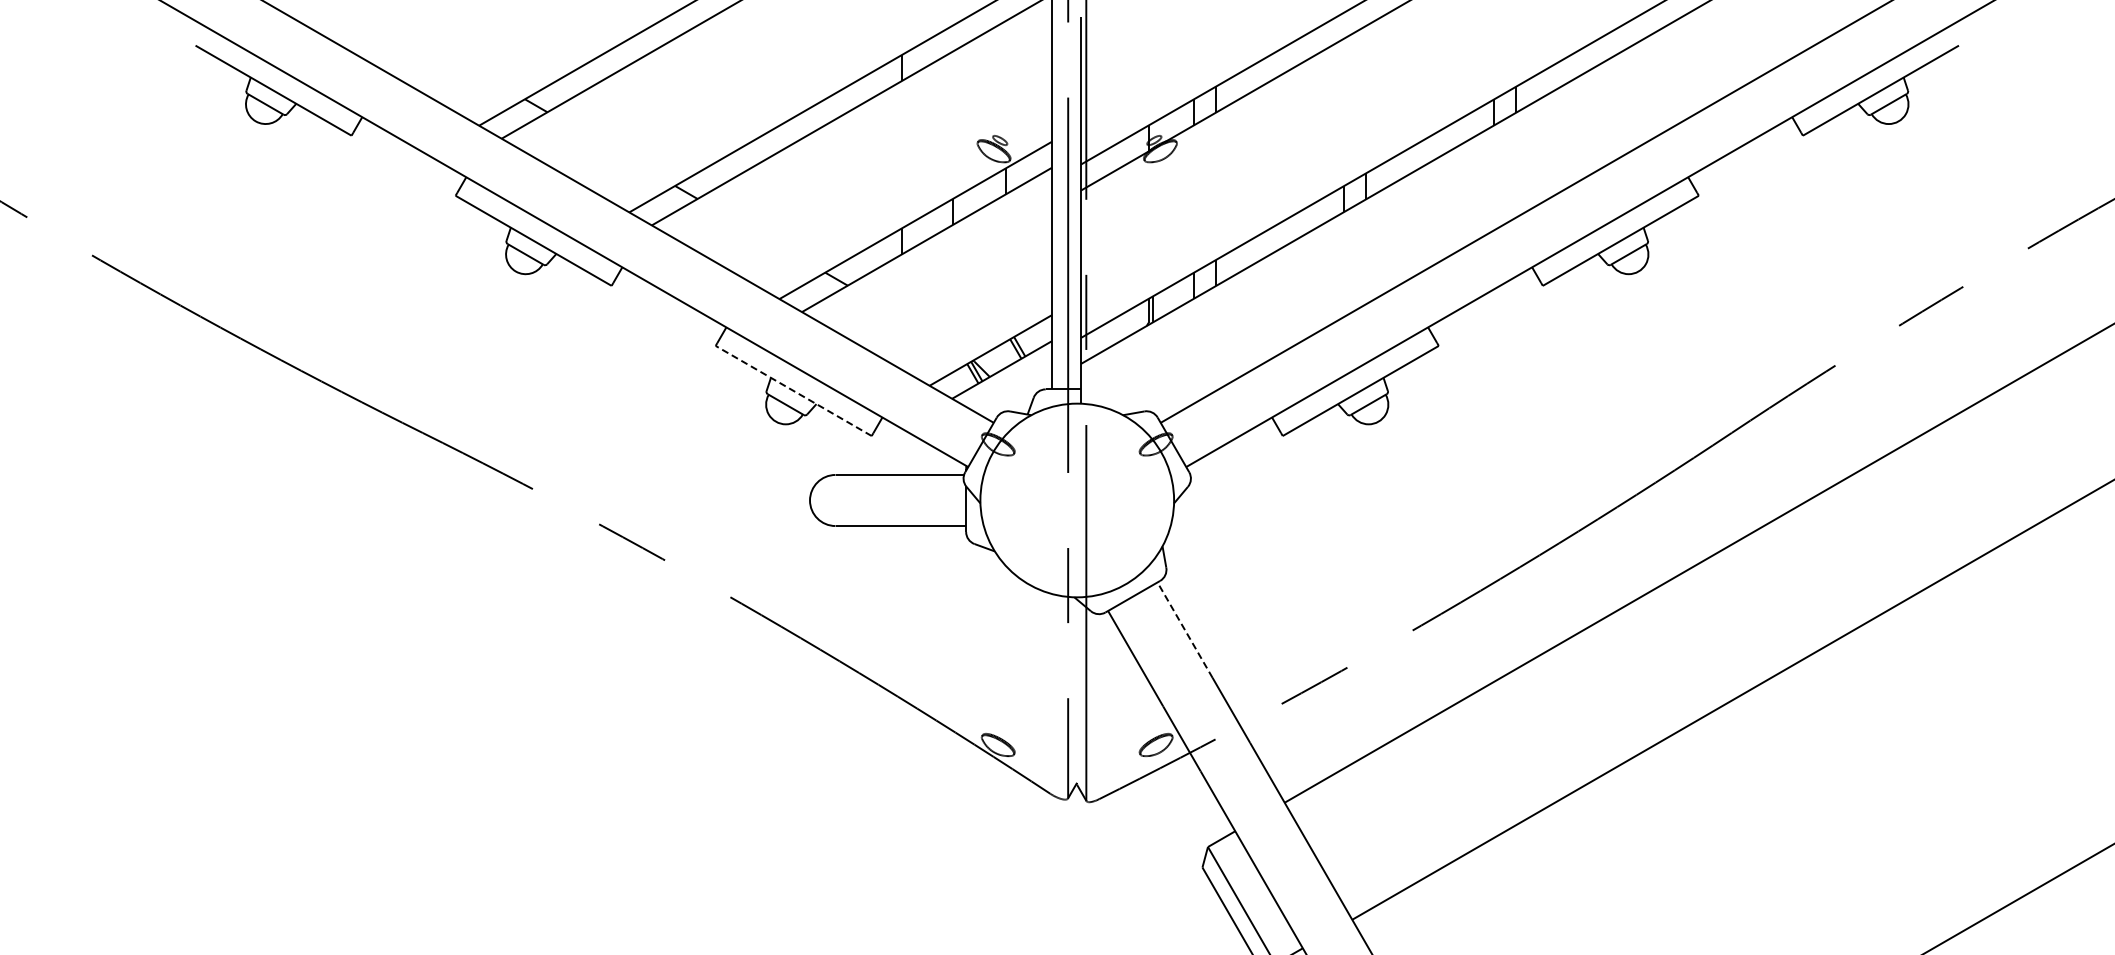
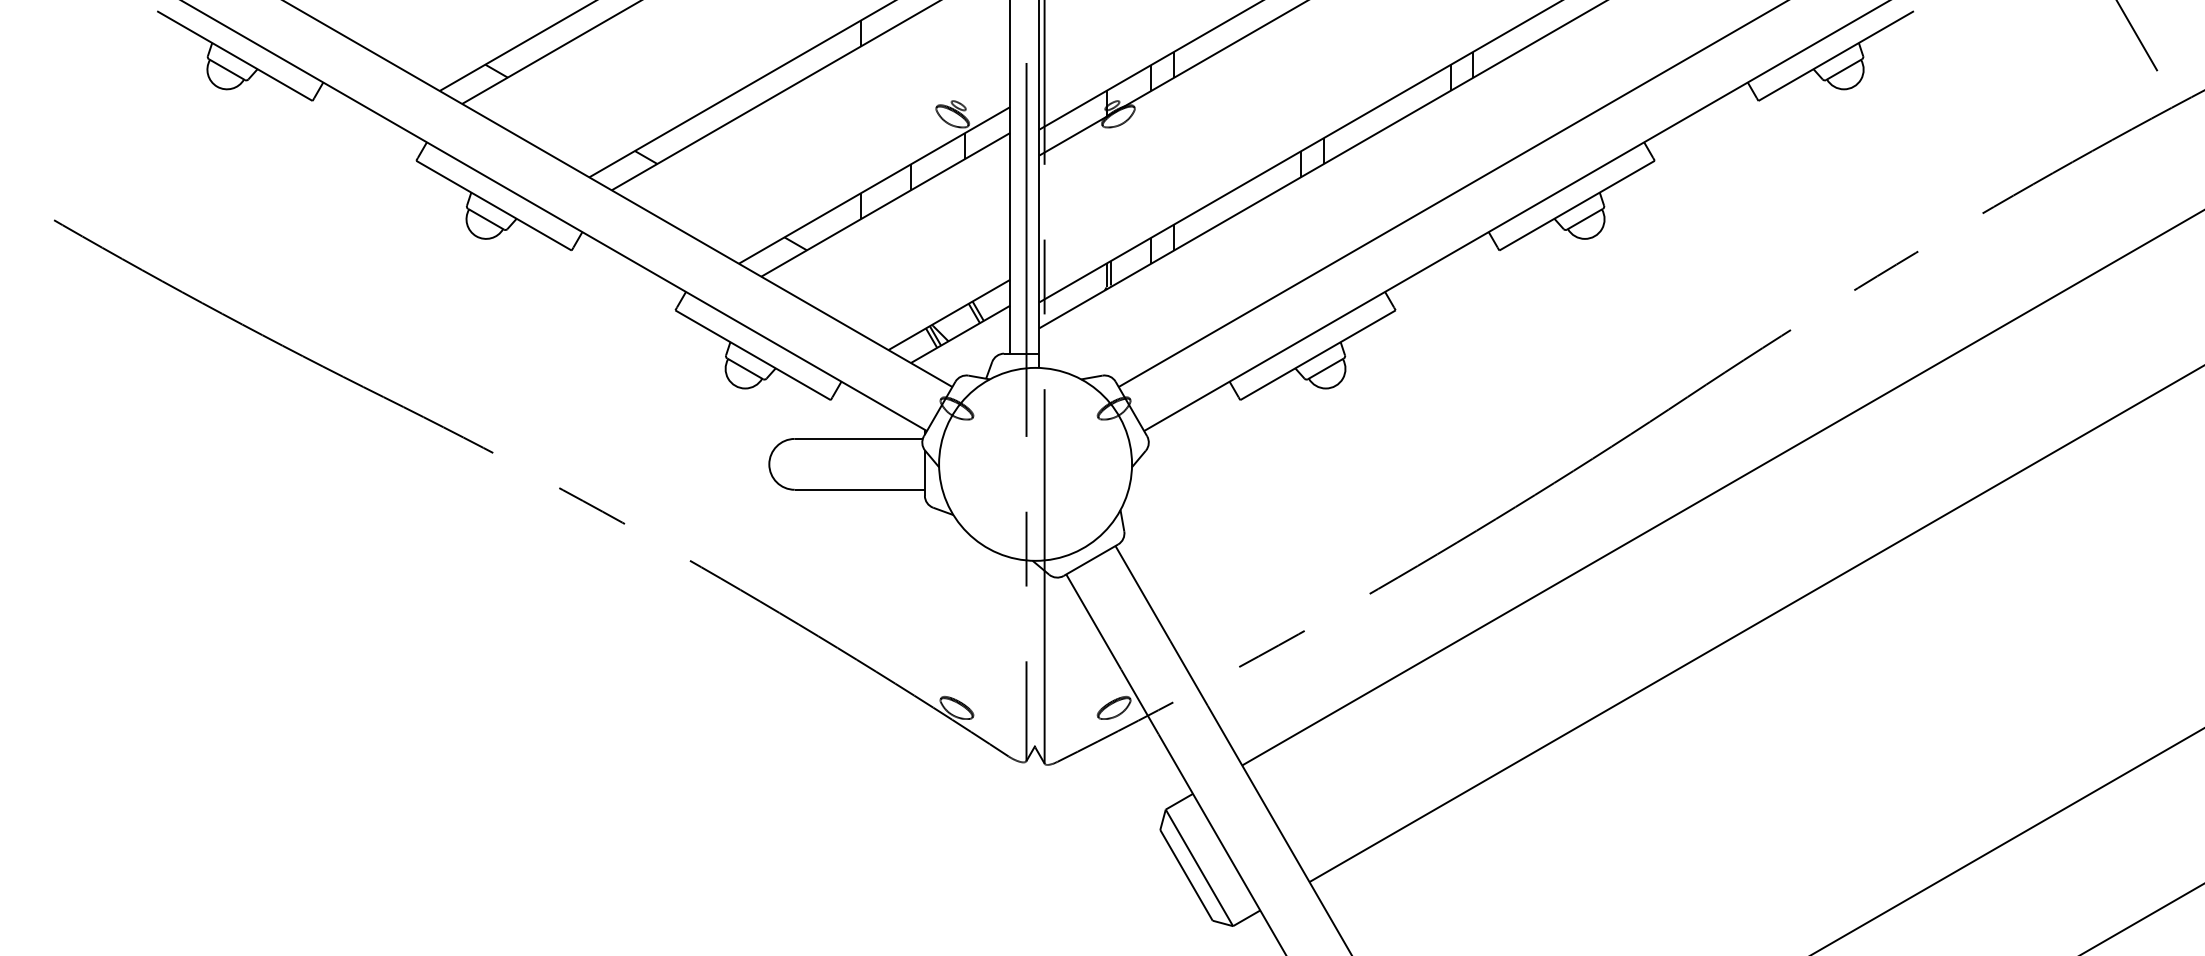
line: (794, 391) -> (753, 355), dashed -> solid
line: (1184, 630) -> (1142, 593), dashed -> solid

